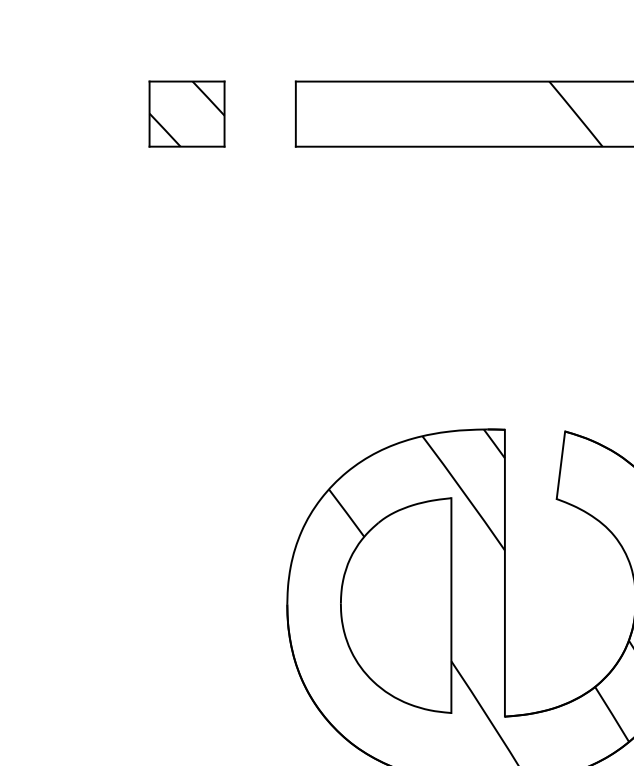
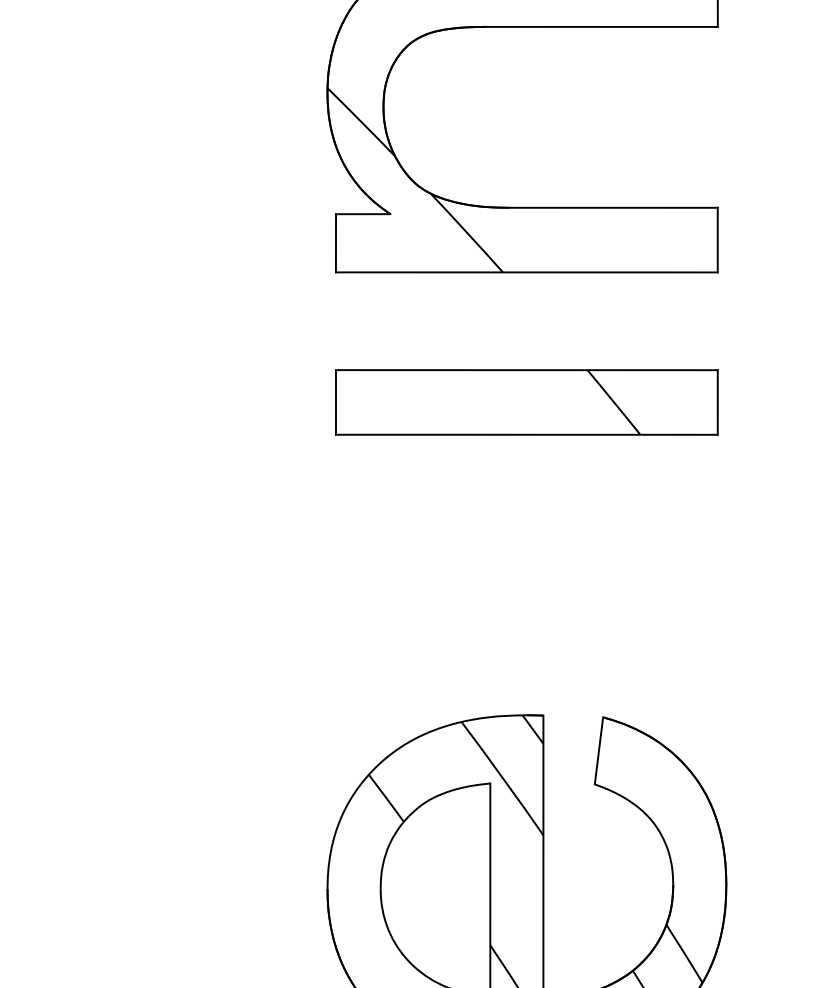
part: (186, 114) -> (227, 402), removed

